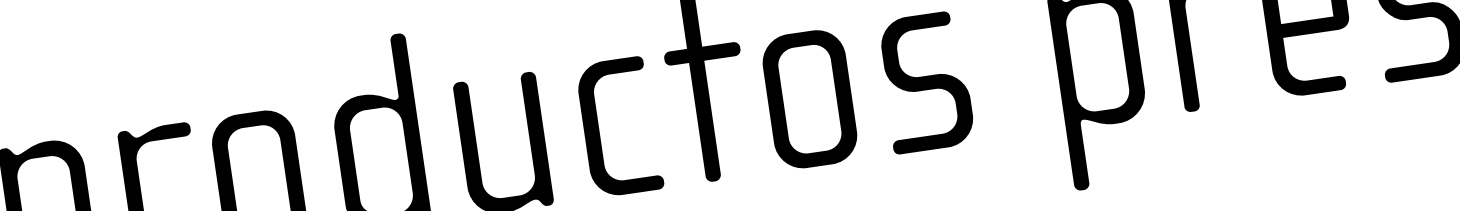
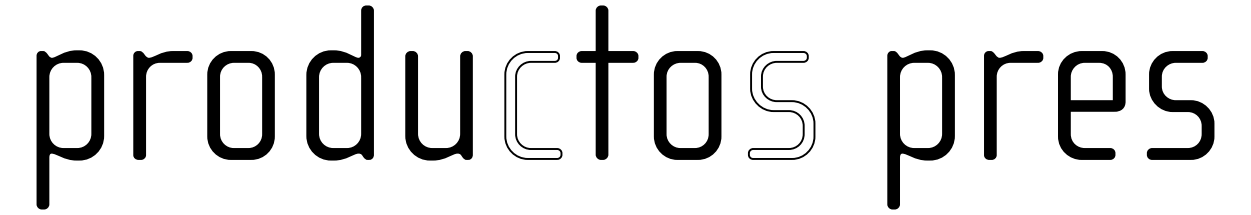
fill: (925, 82) -> (781, 105), removed
fill: (619, 127) -> (533, 105), removed

